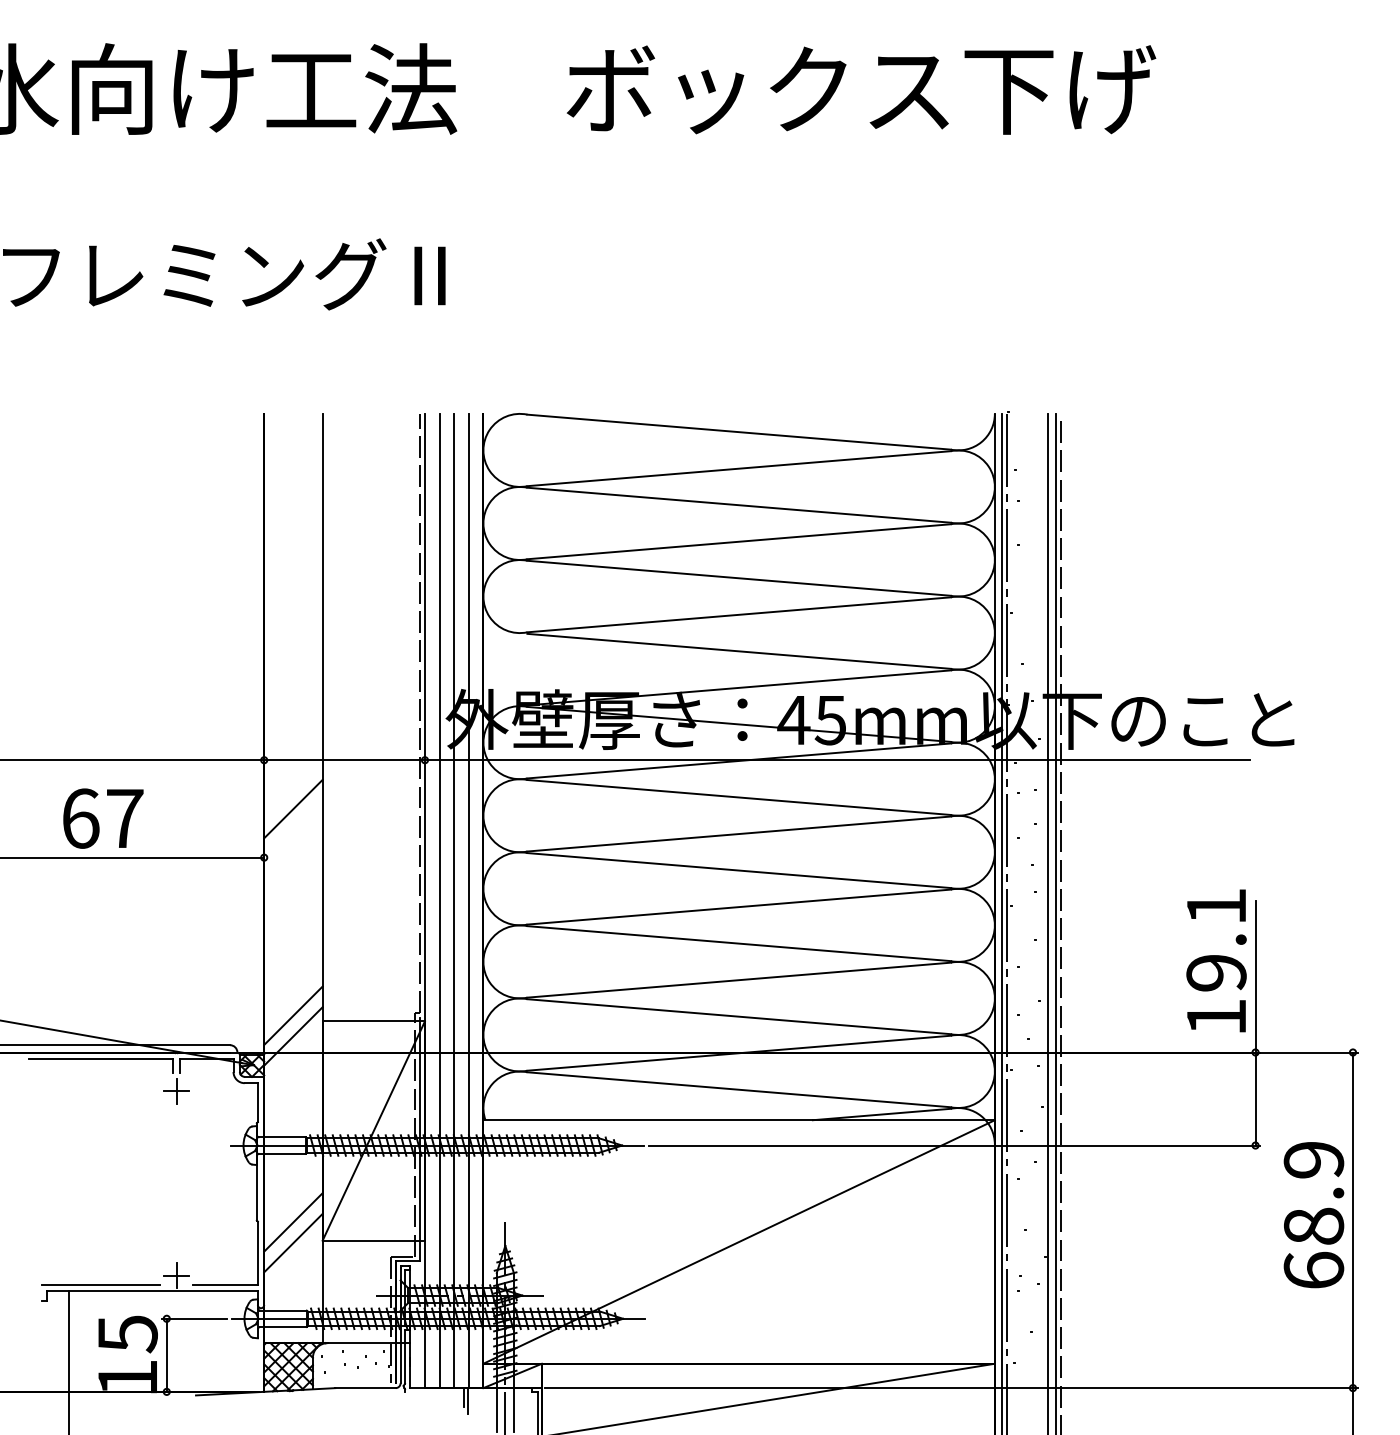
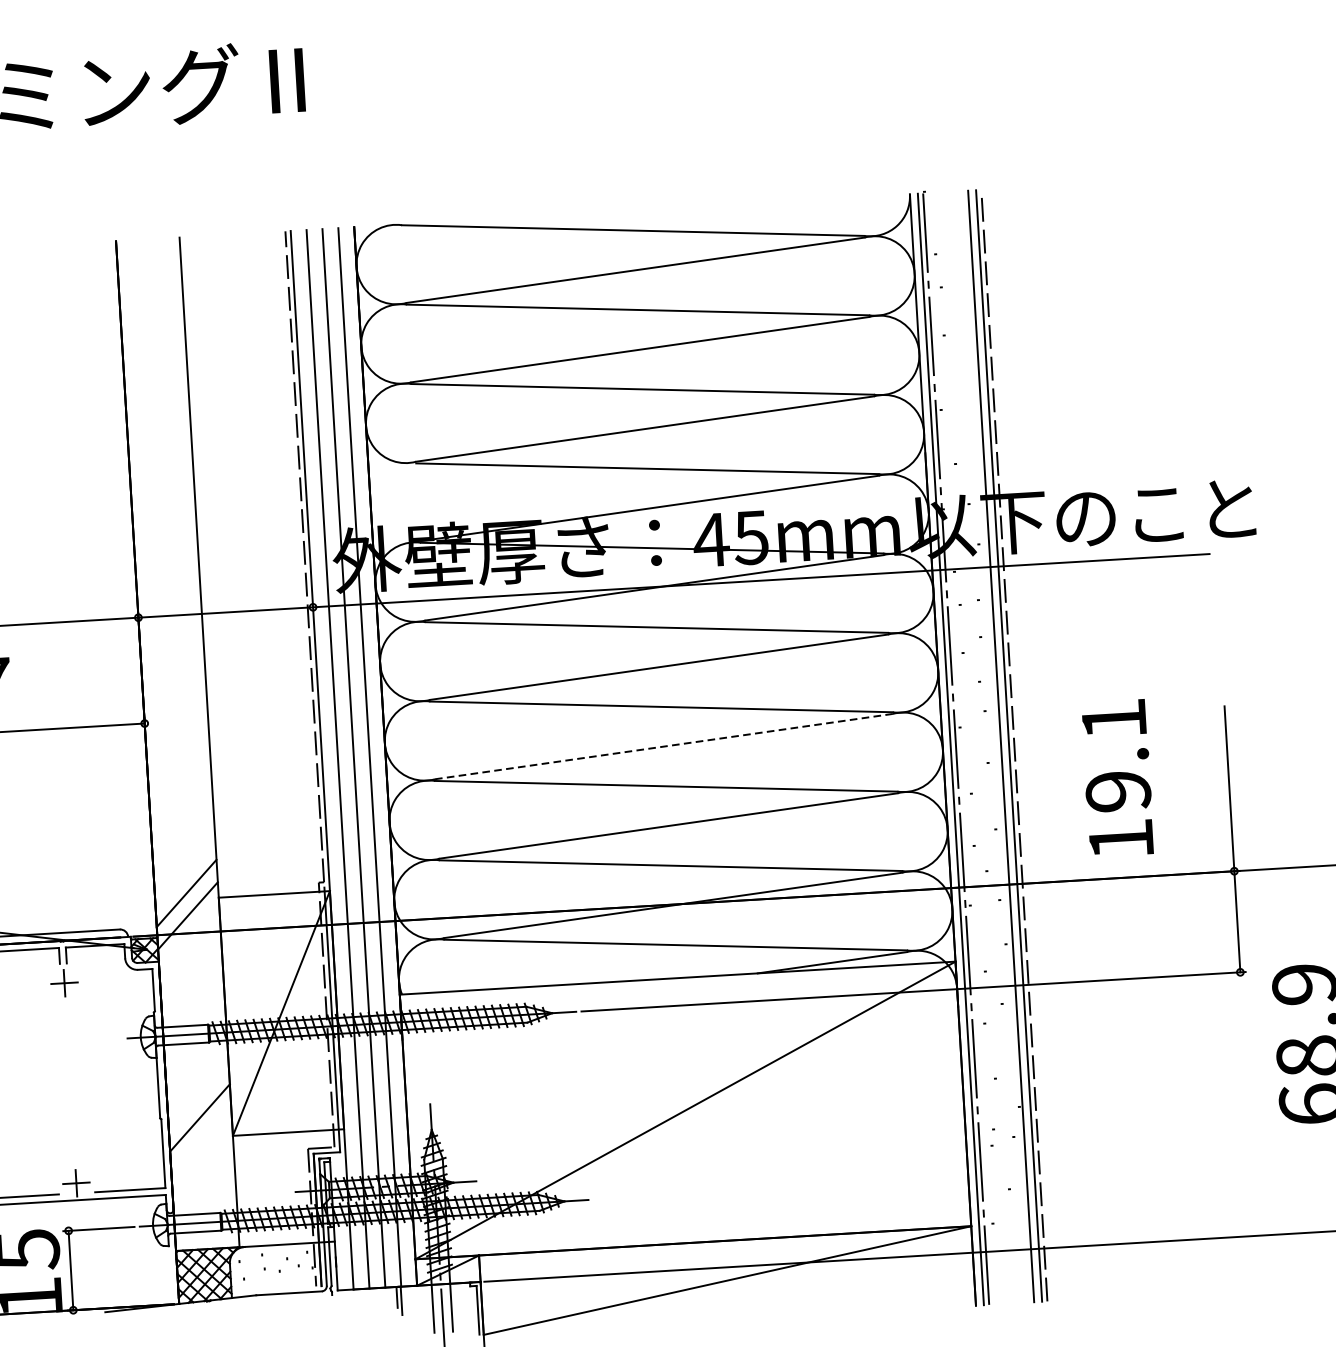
line: (293, 808) -> (173, 668), removed
line: (739, 907) -> (664, 747), solid -> dashed
text: (1216, 960) -> (1117, 777), moved
line: (293, 1242) -> (201, 1139), removed

